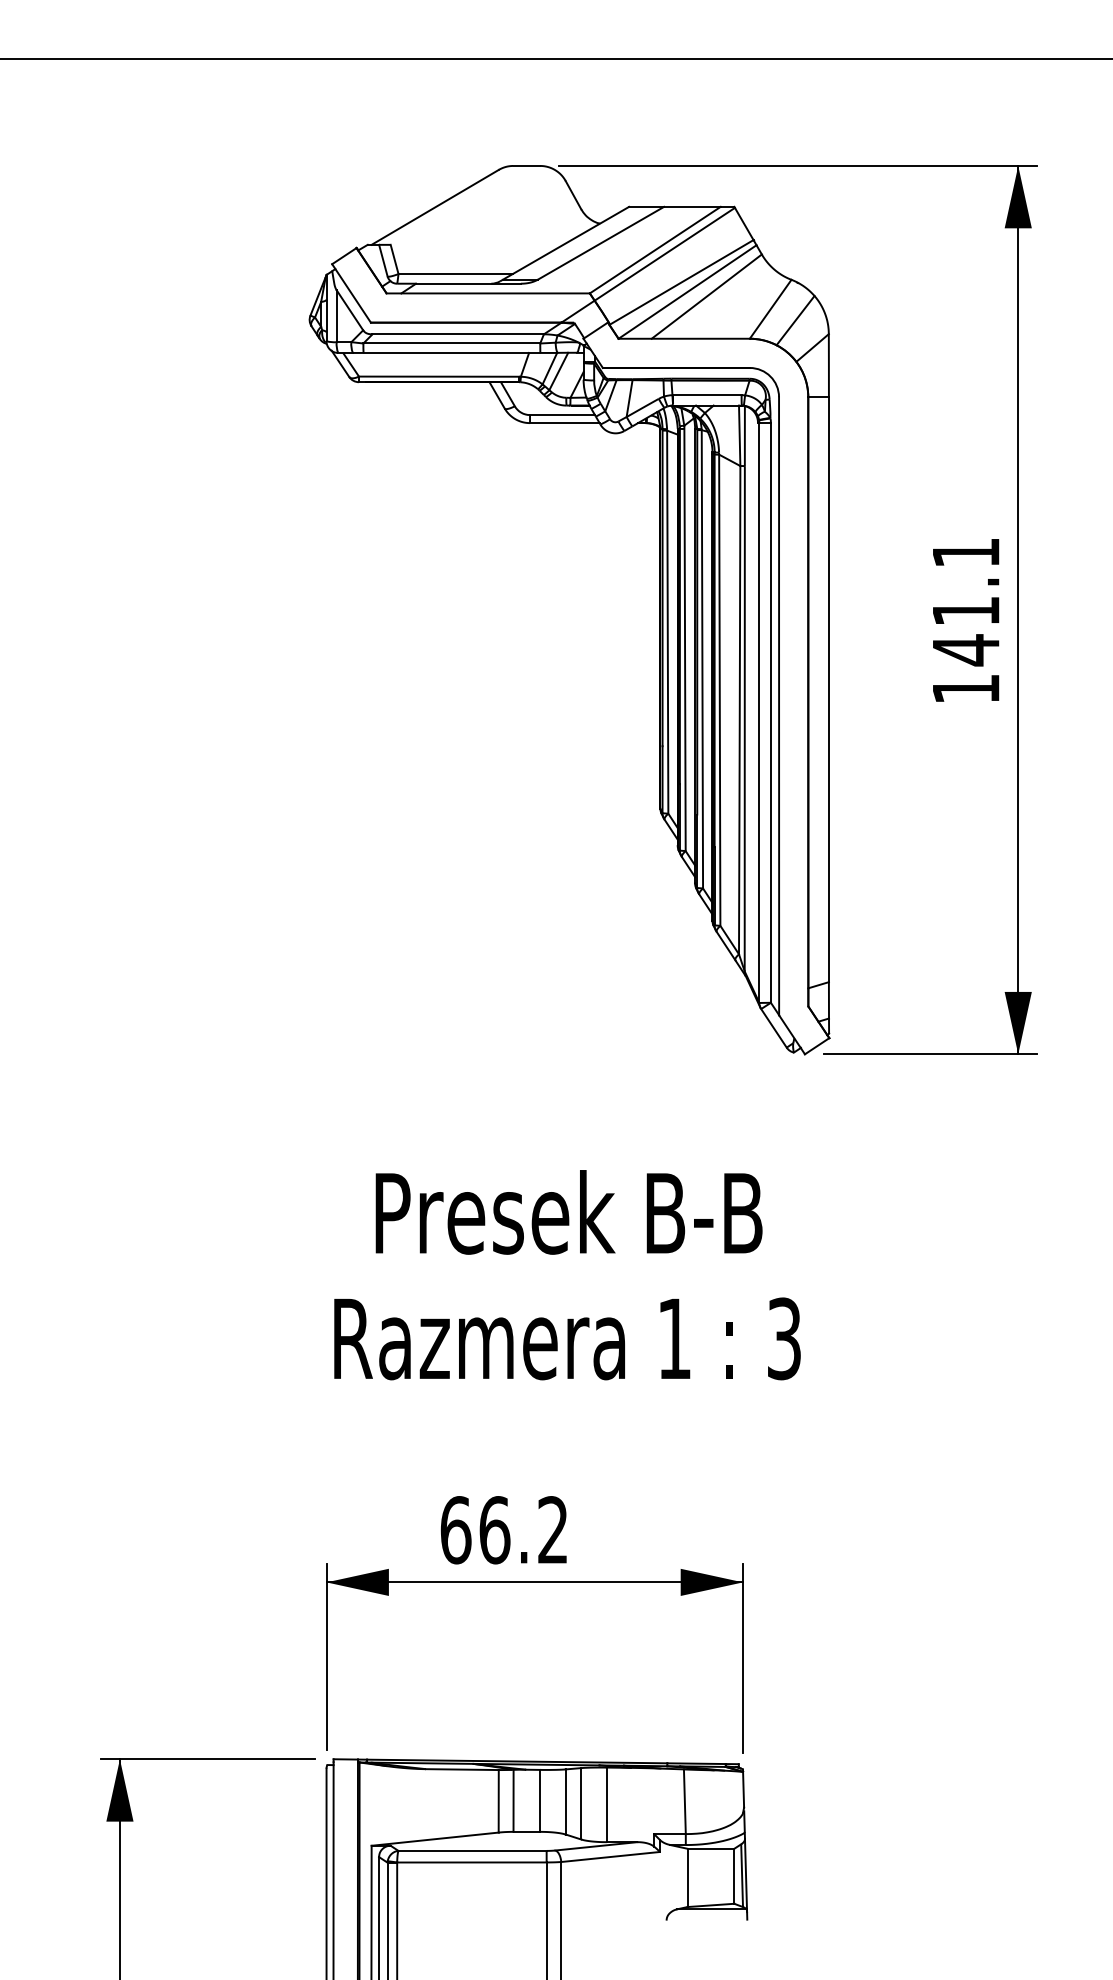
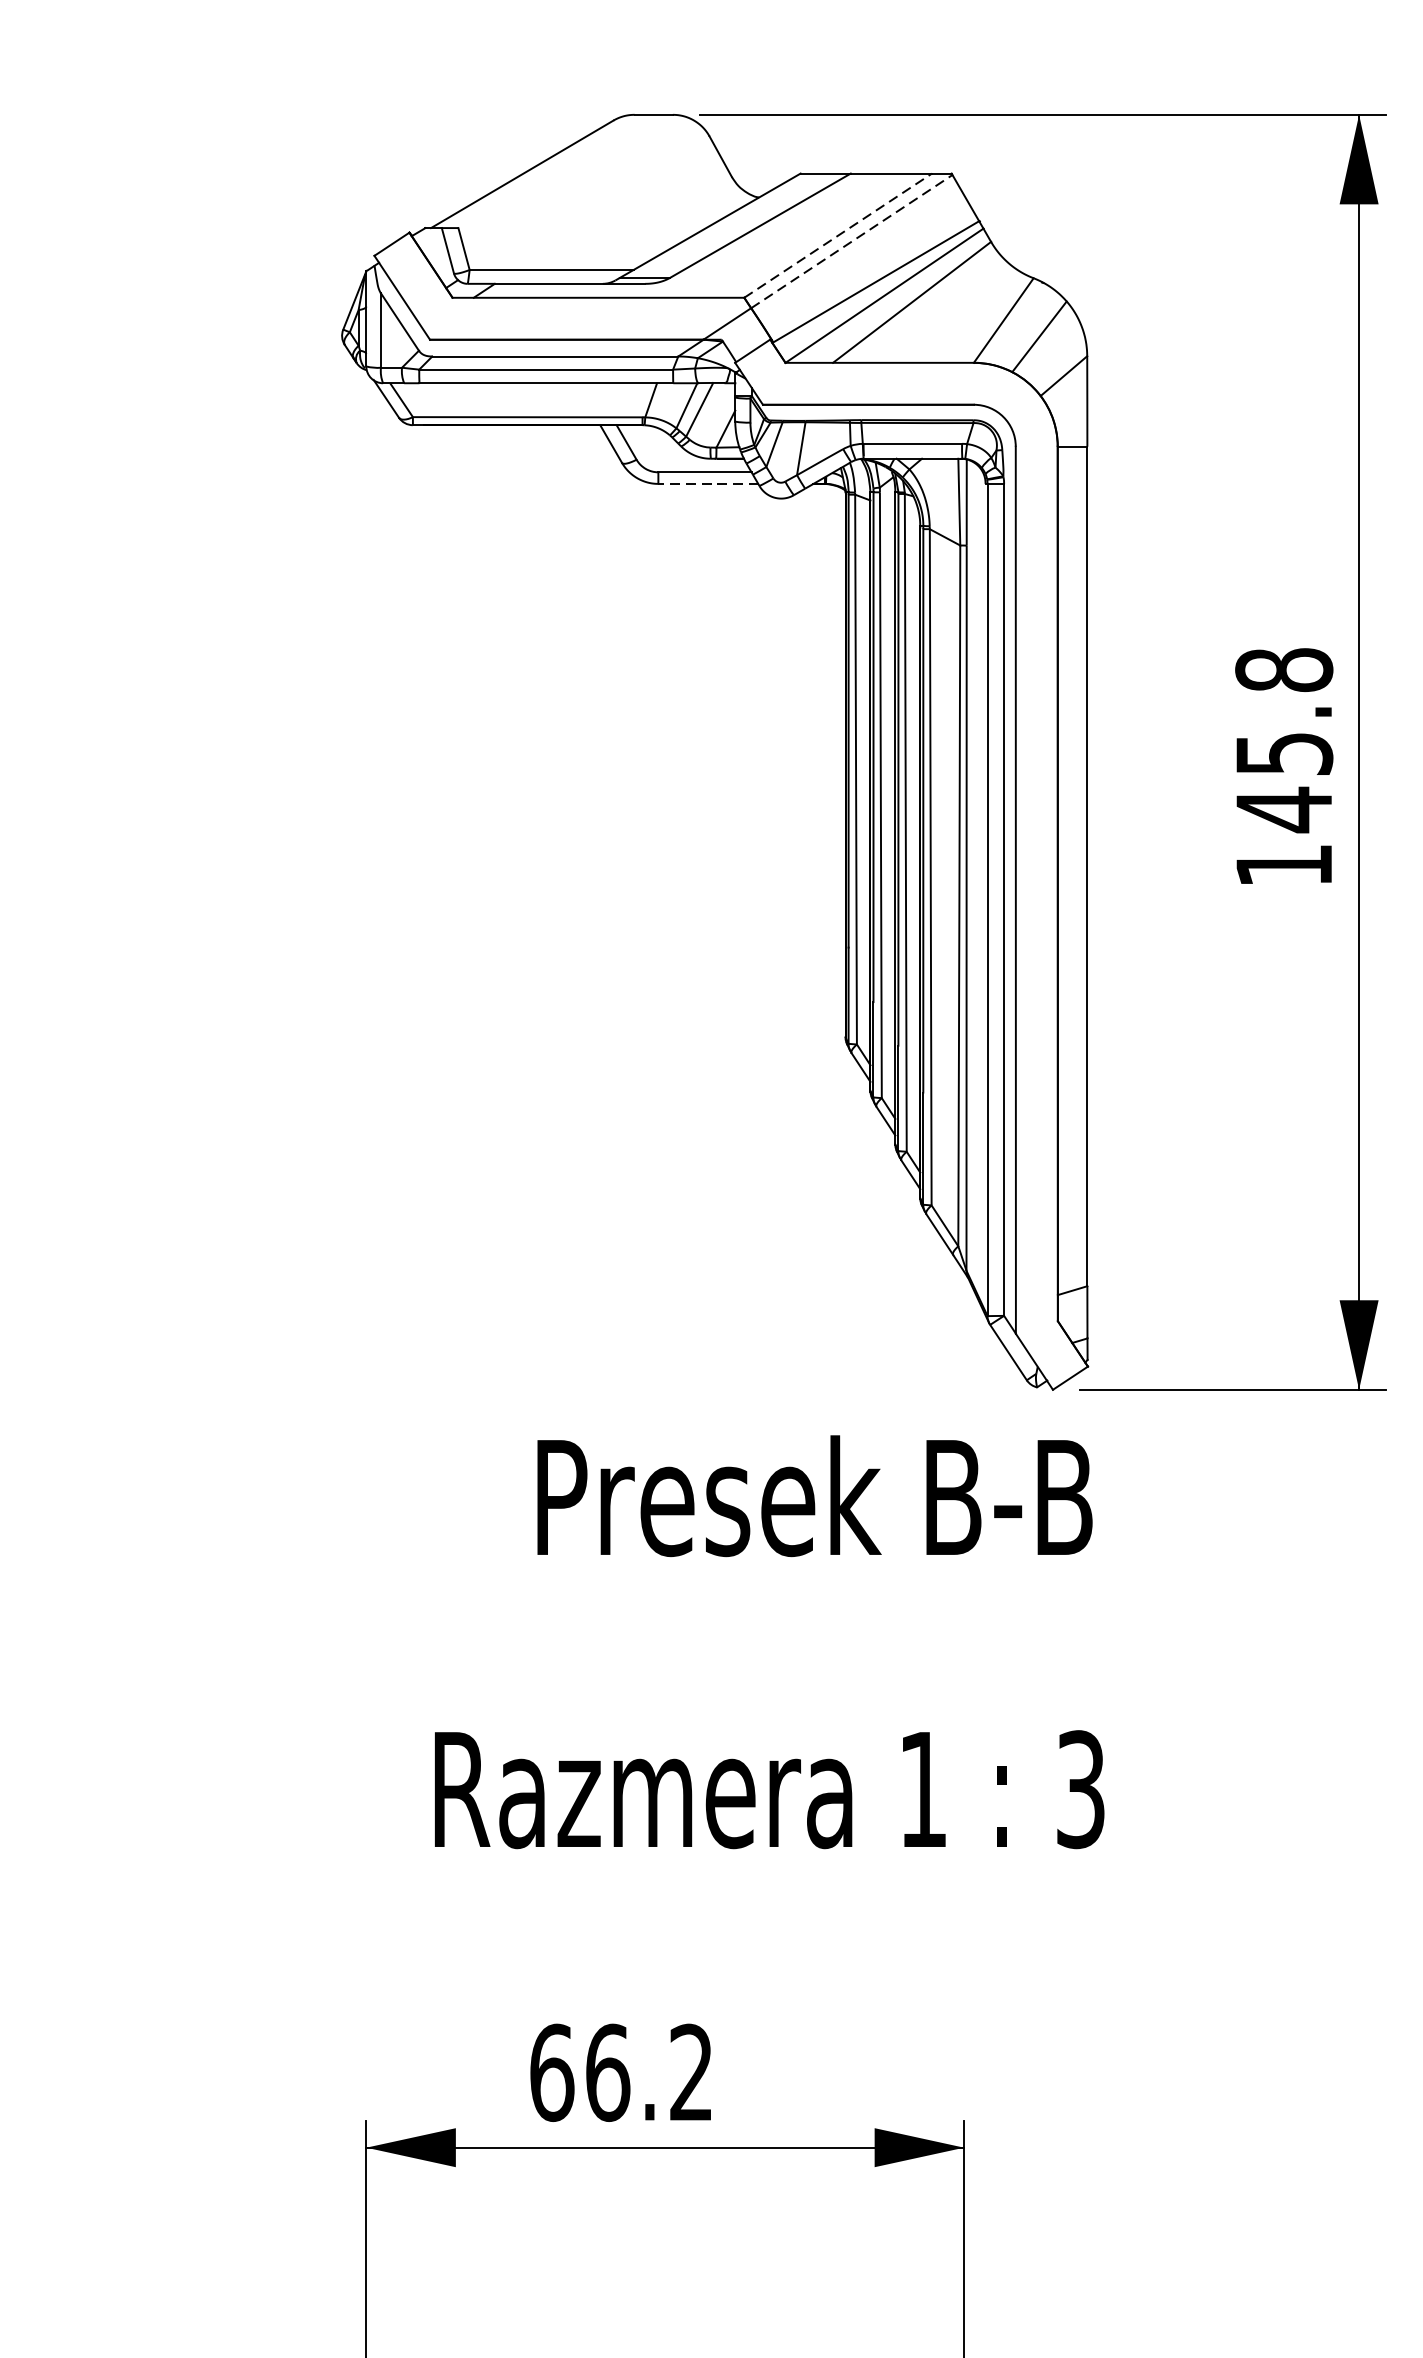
line: (655, 249) -> (838, 234), solid -> dashed
line: (665, 254) -> (852, 241), solid -> dashed
line: (564, 423) -> (707, 484), solid -> dashed
text: (965, 581) -> (1283, 711), 141.1 -> 145.8
text: (568, 1212) -> (814, 1496), moved
text: (567, 1338) -> (769, 1789), moved

